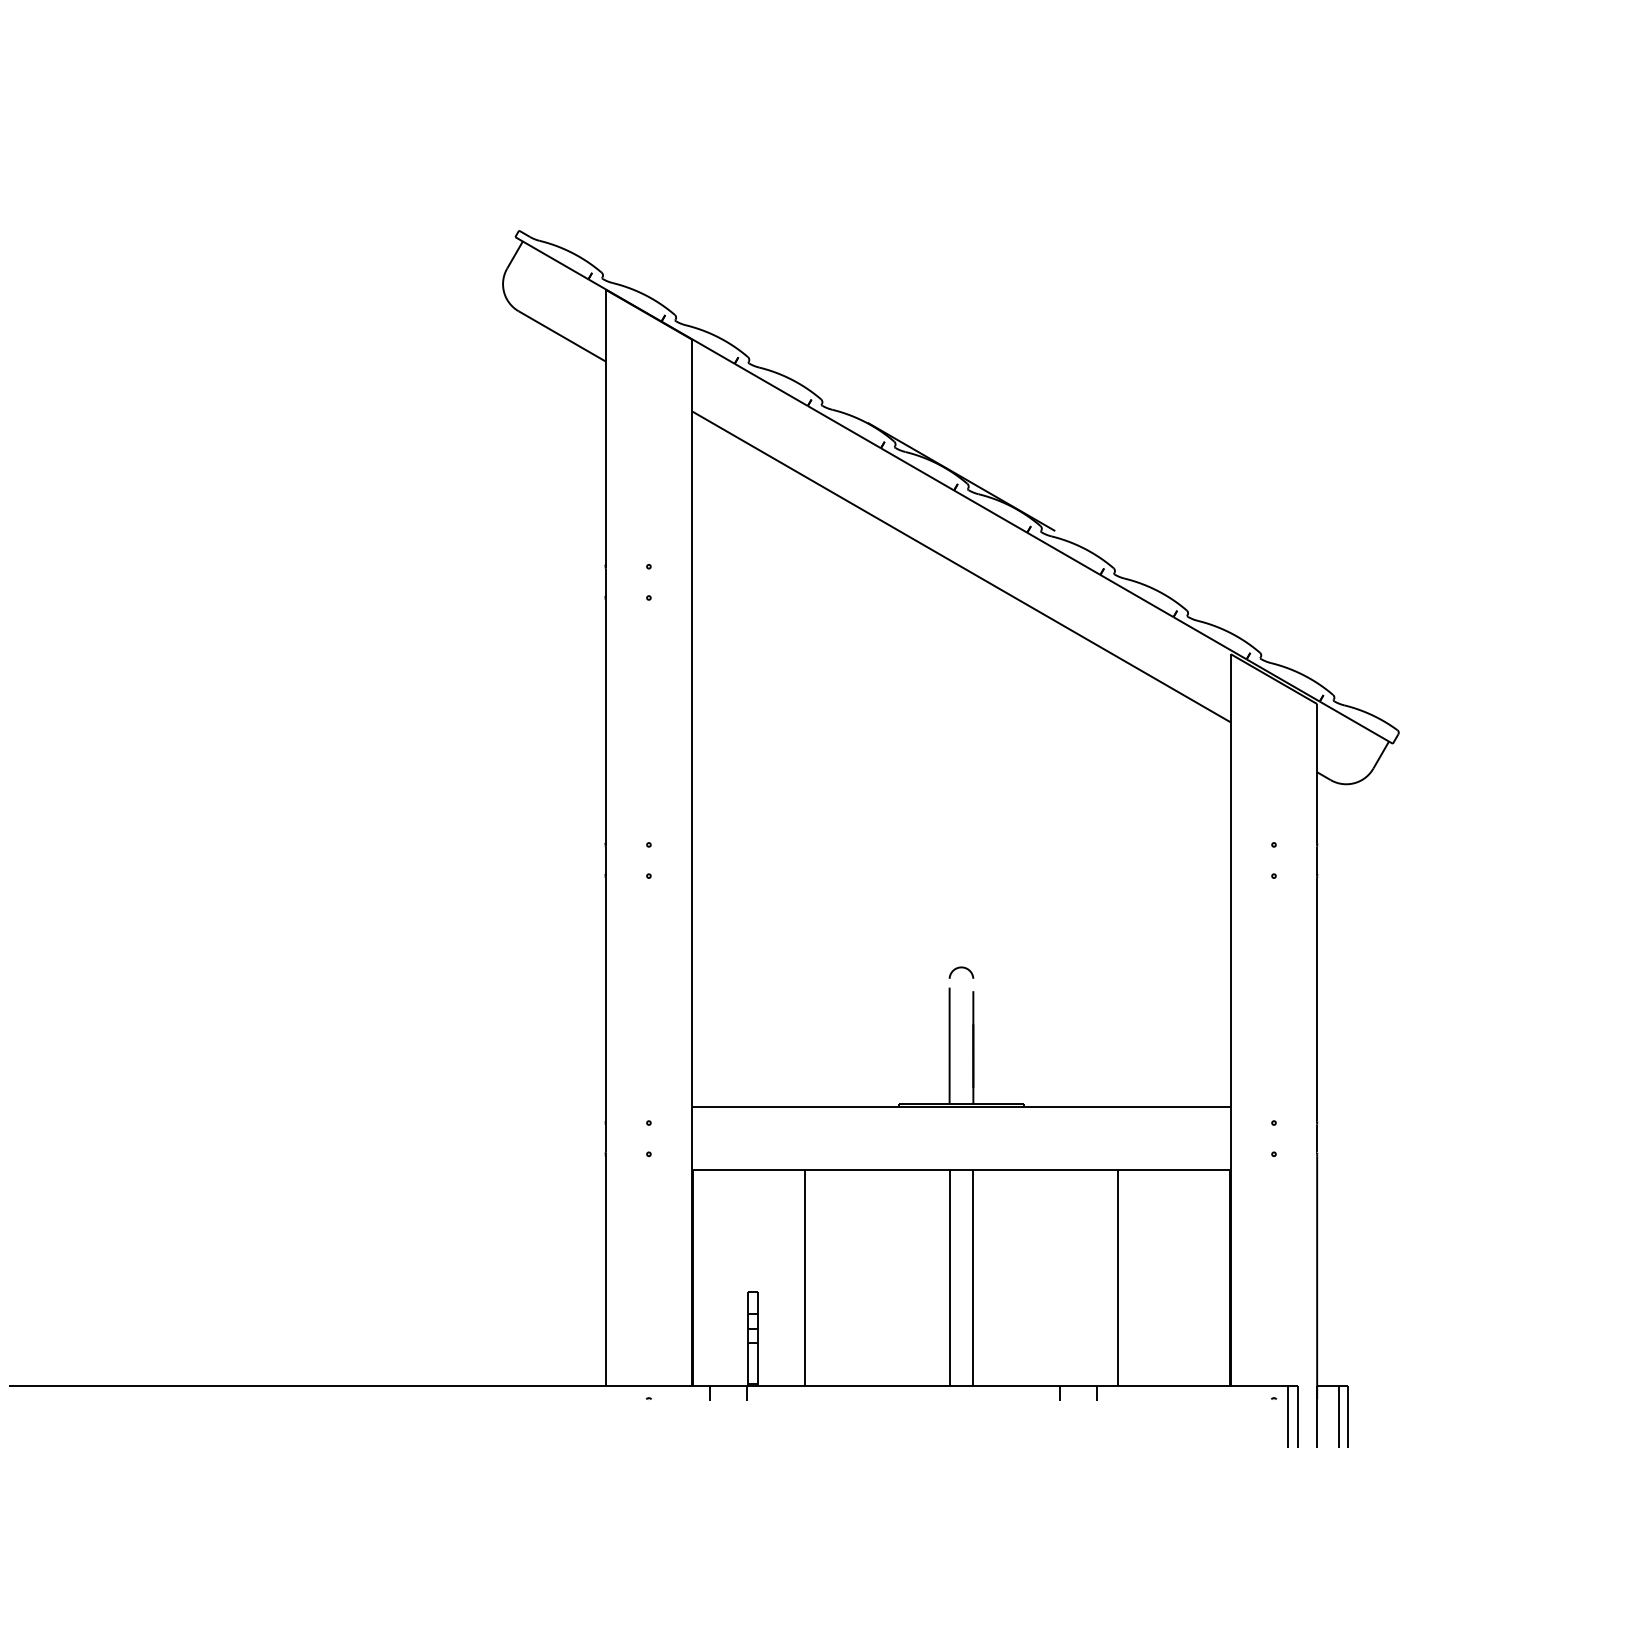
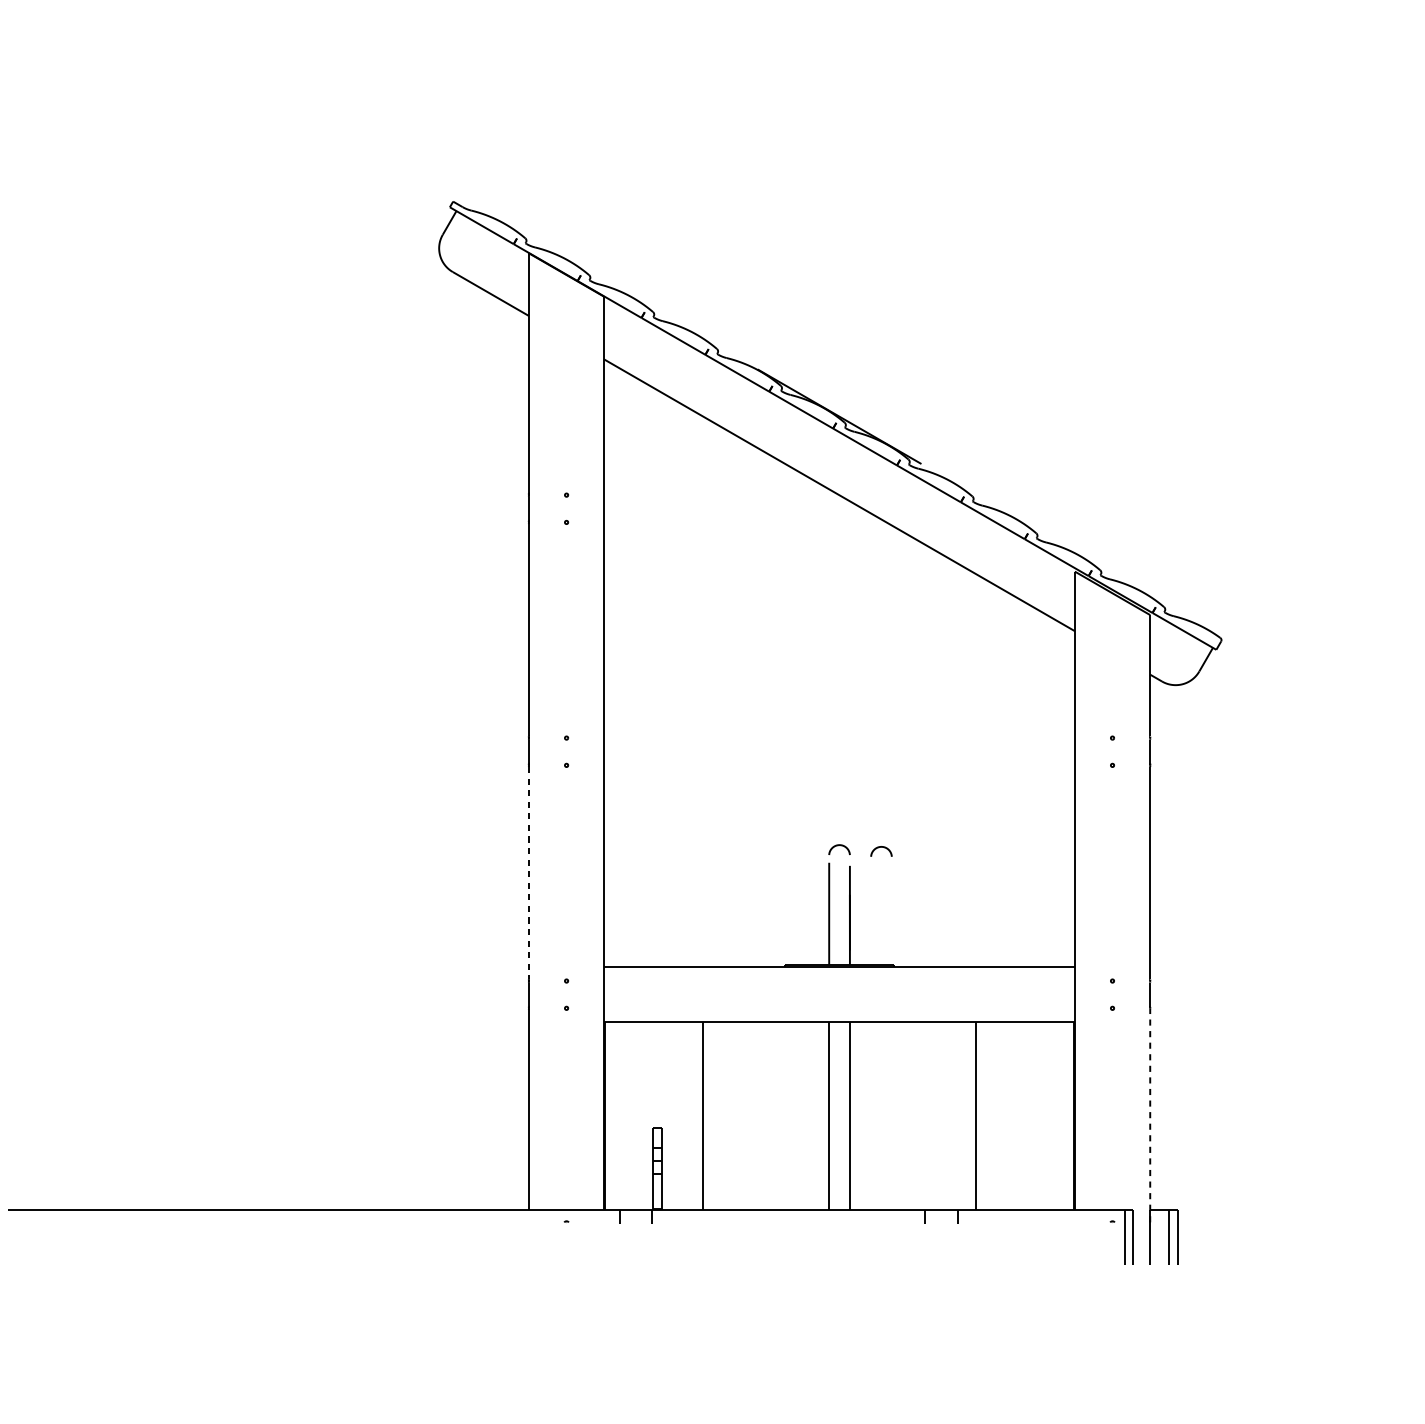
curve: (1009, 970) -> (881, 847), added
line: (605, 999) -> (528, 873), solid -> dashed
line: (1317, 1277) -> (1150, 1115), solid -> dashed

